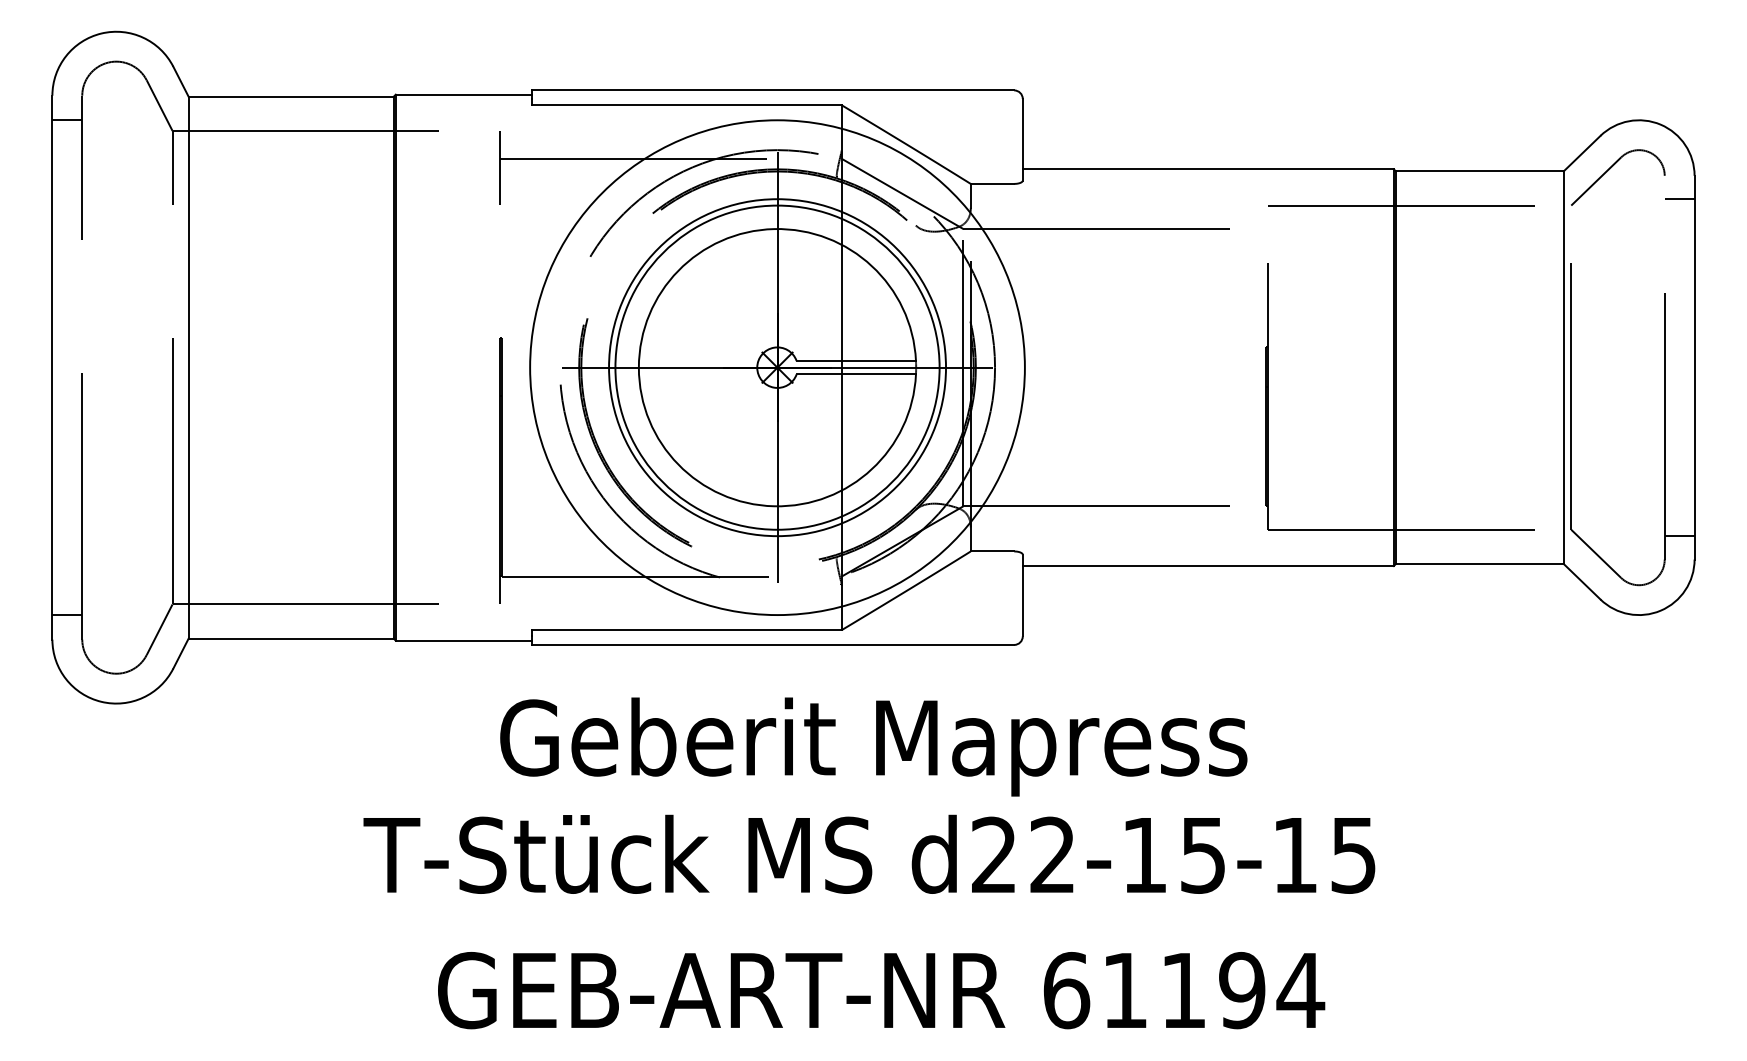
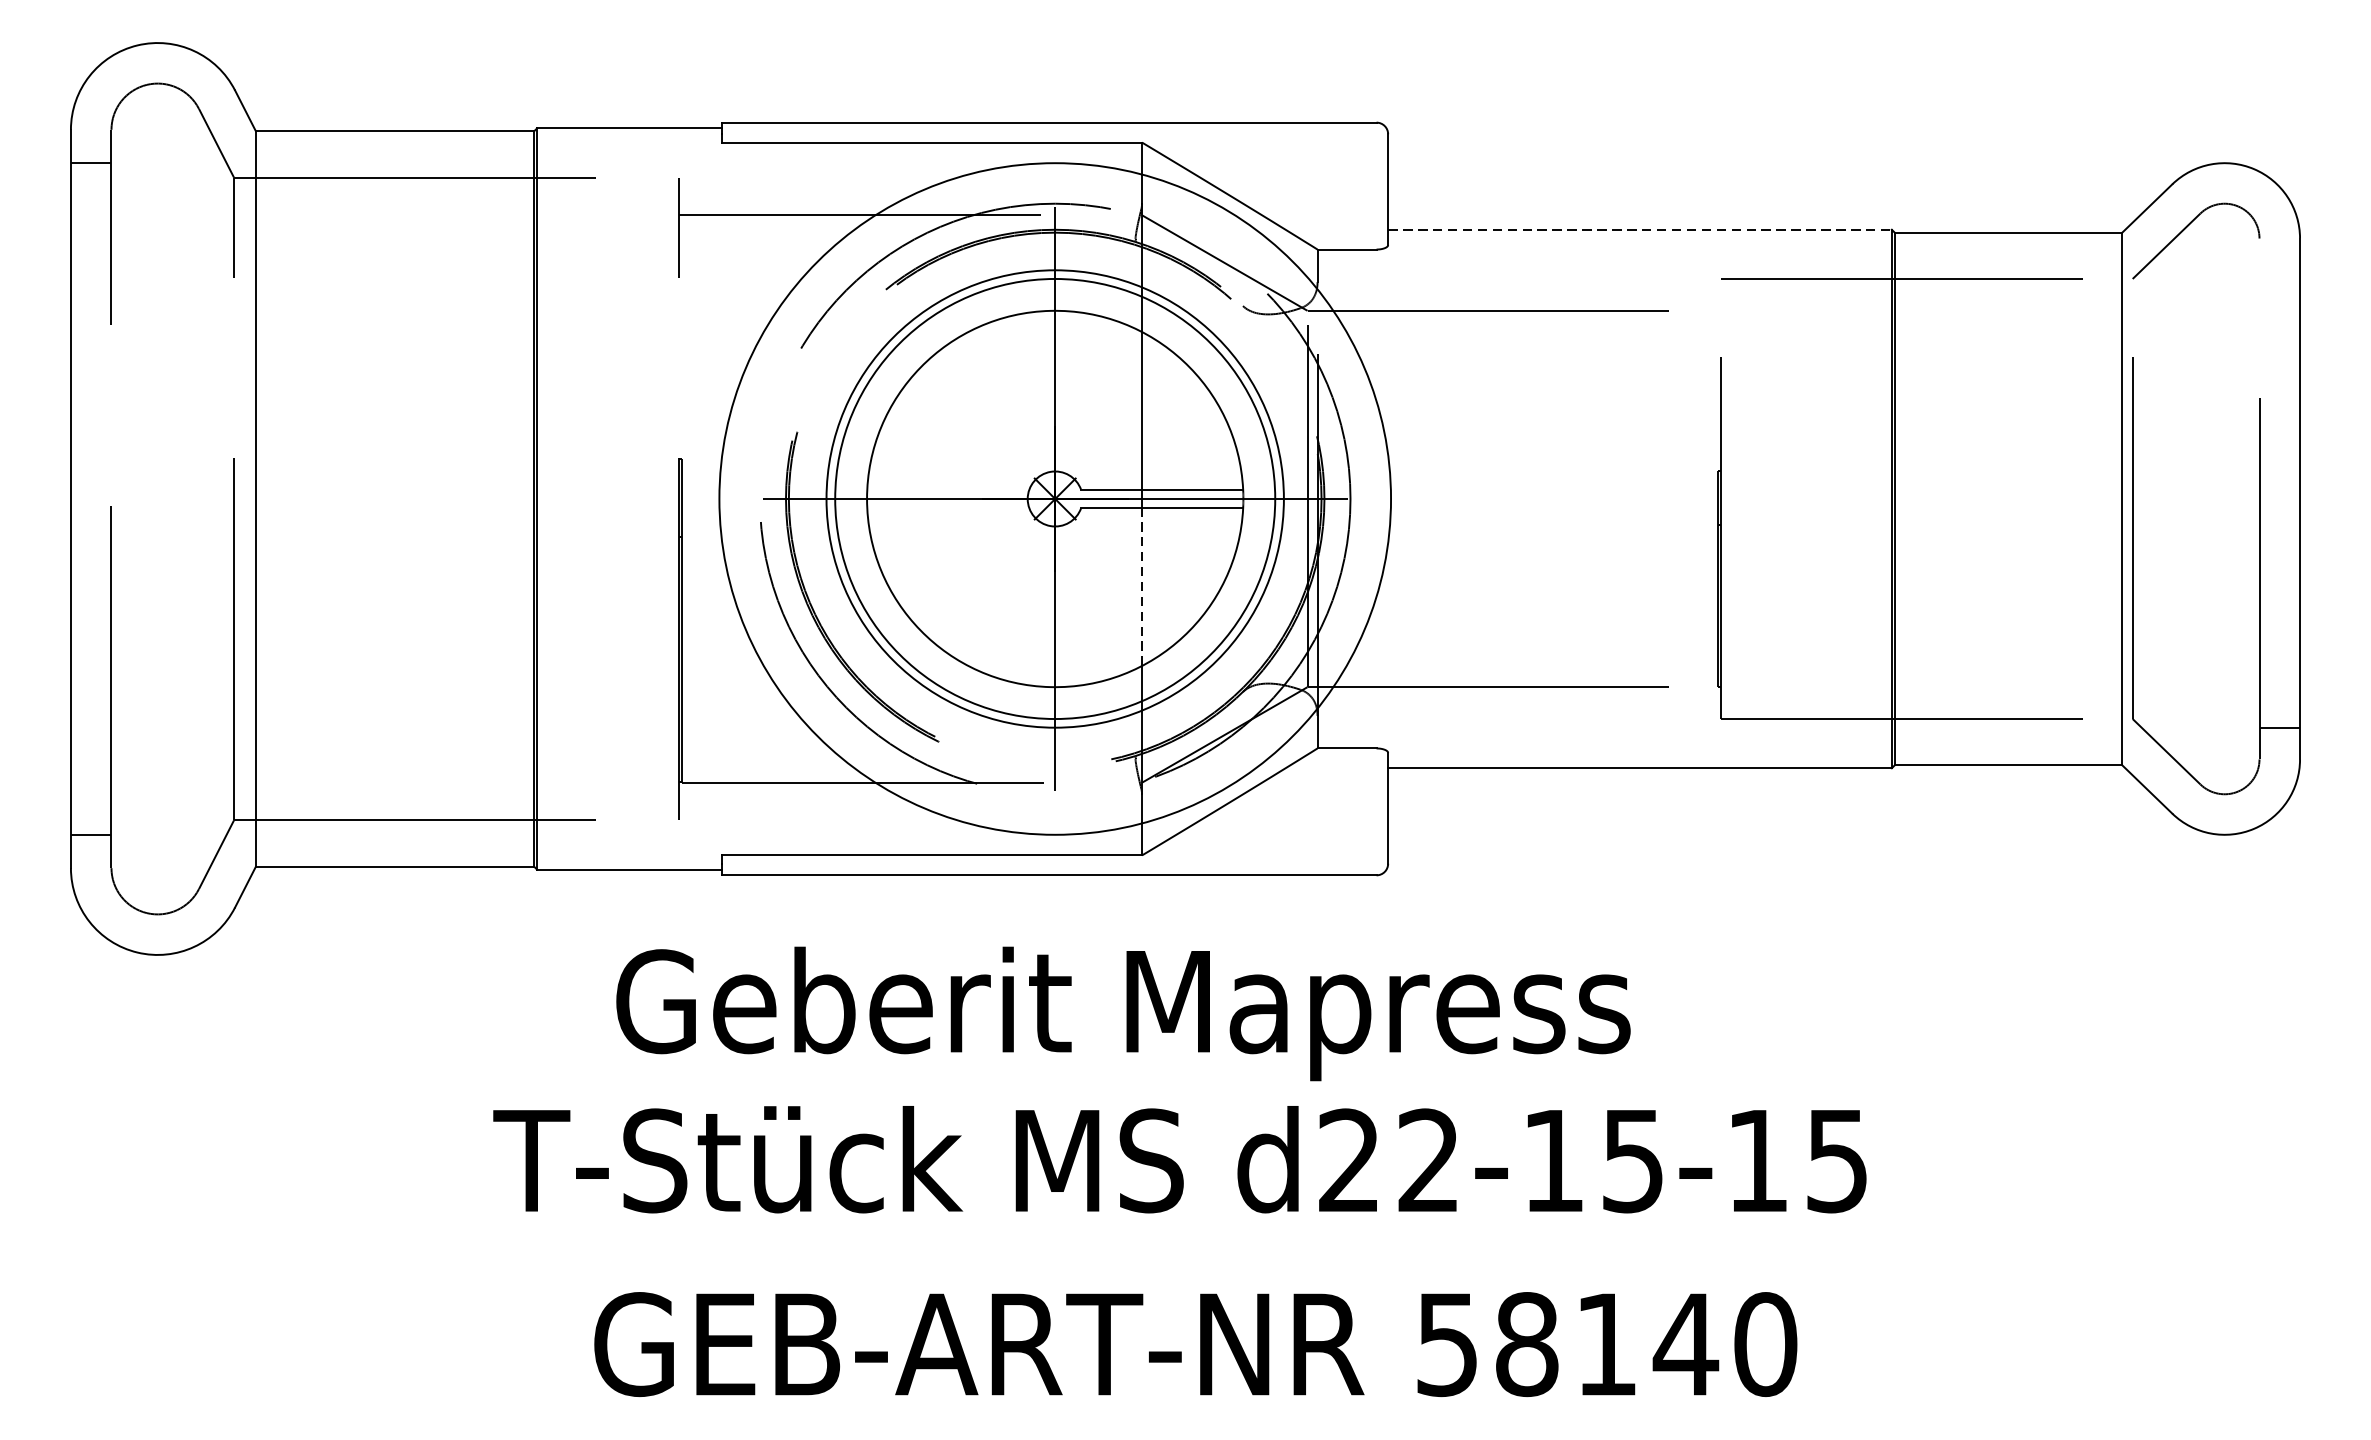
line: (1208, 169) -> (1640, 229), solid -> dashed
line: (1679, 199) -> (2279, 270), removed
line: (841, 432) -> (1142, 586), solid -> dashed
text: (873, 746) -> (1123, 1013), moved
text: (1184, 990) -> (1607, 1344), 61194 -> 58140

